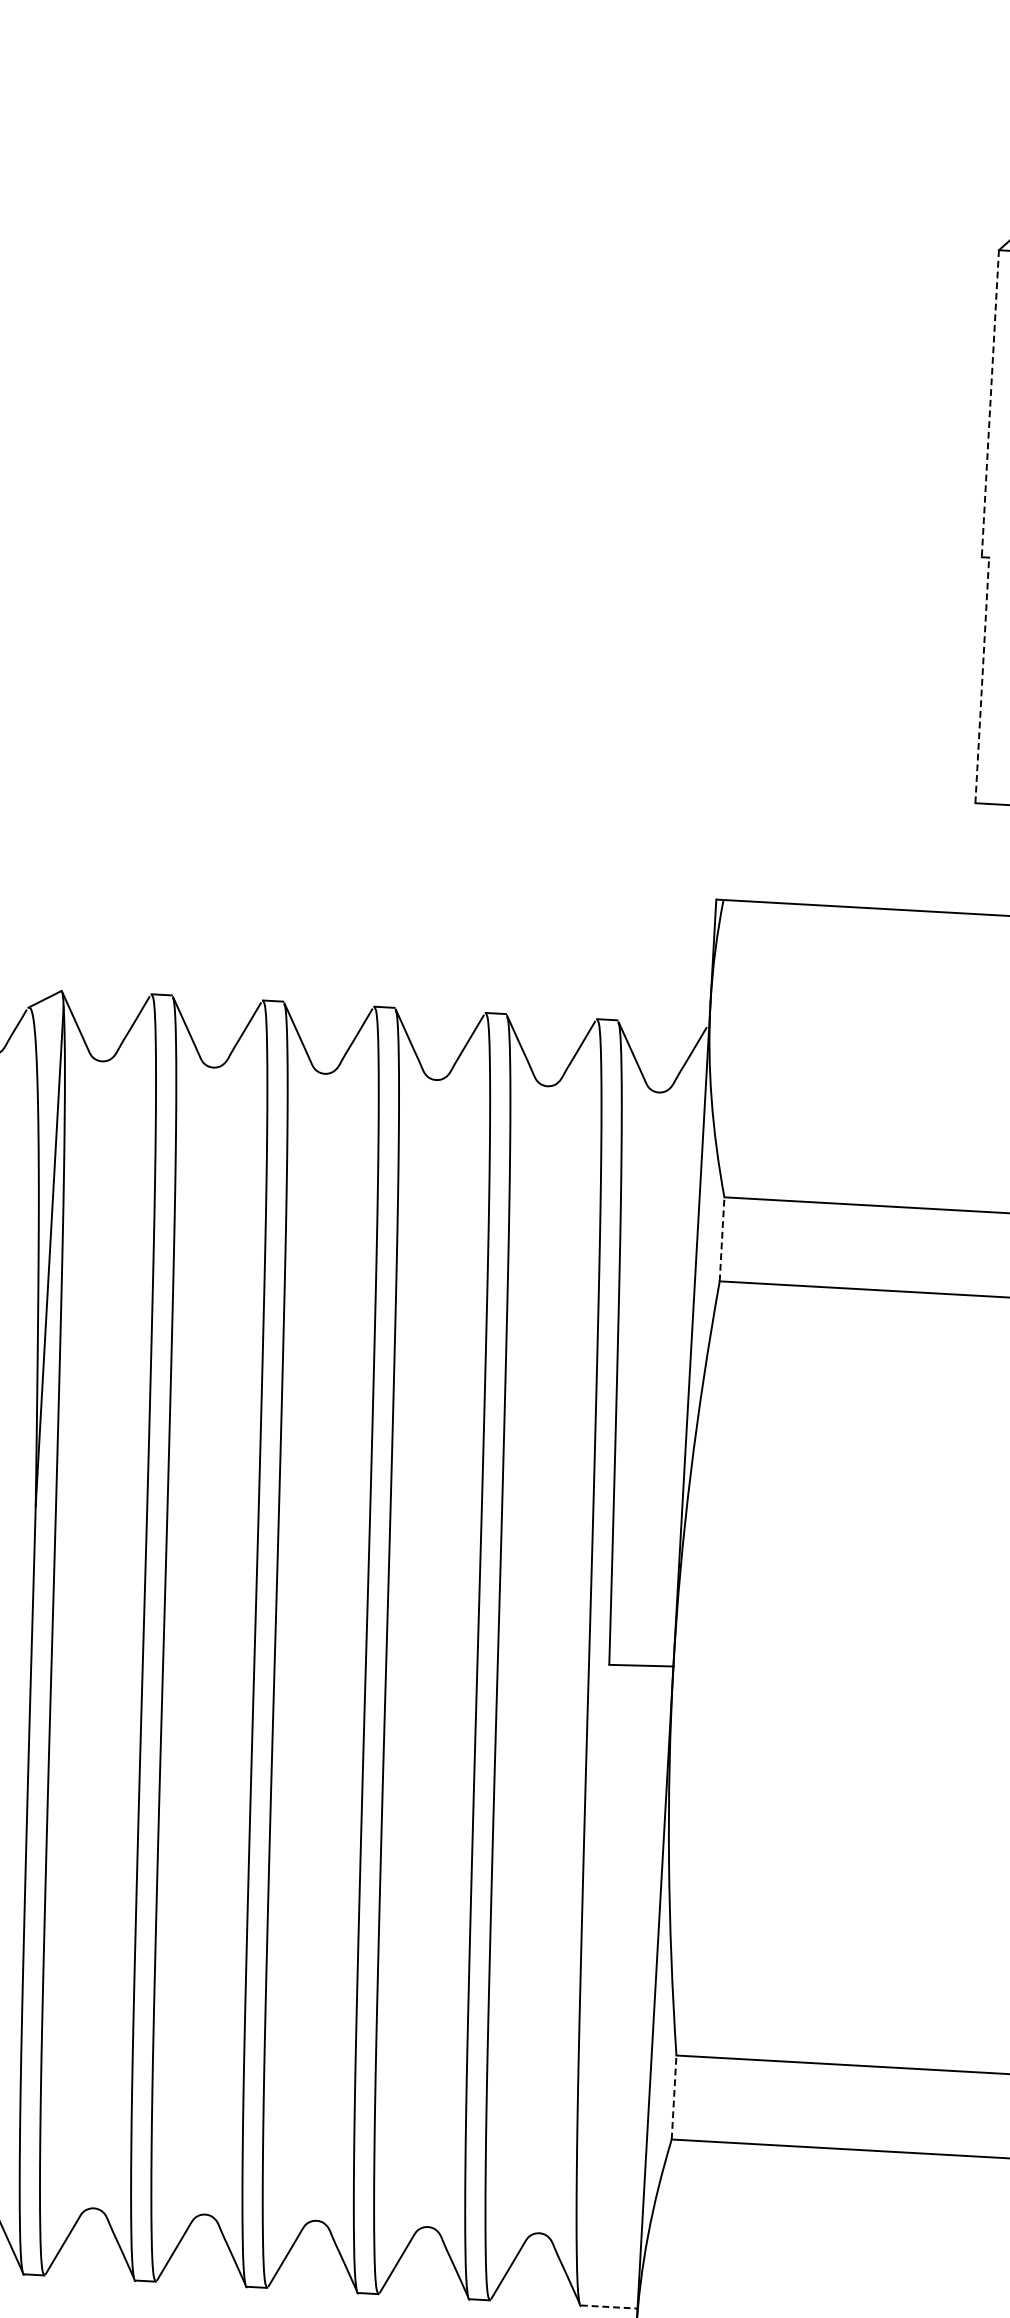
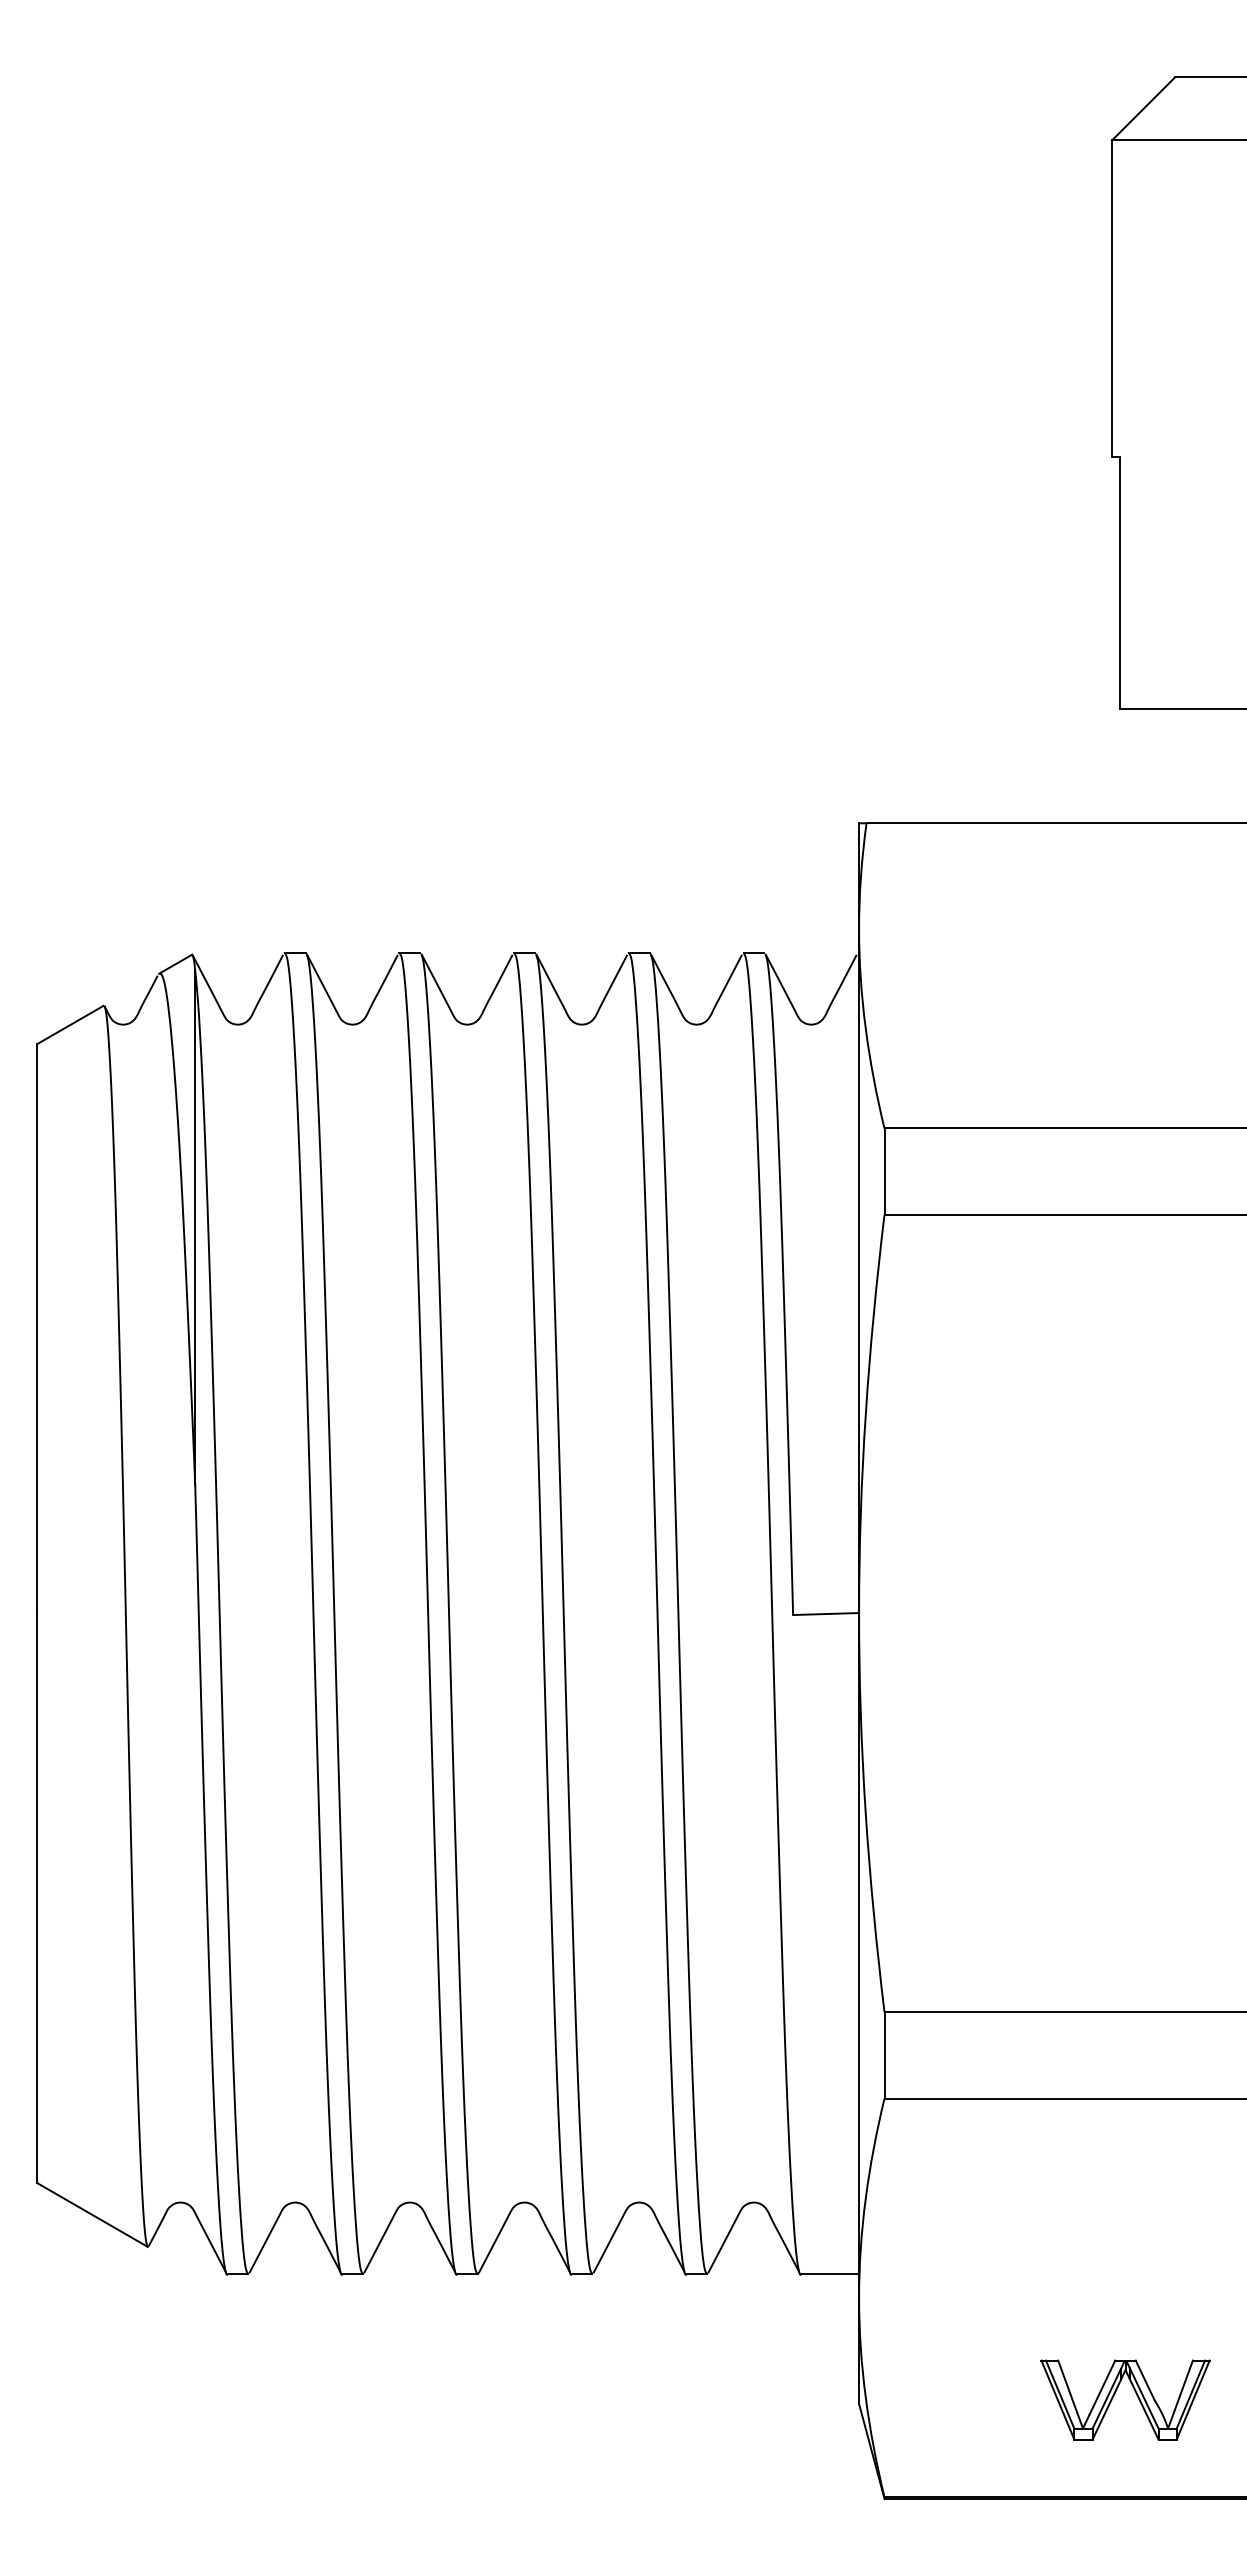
line: (989, 404) -> (1111, 299), dashed -> solid
line: (982, 679) -> (1119, 582), dashed -> solid
line: (722, 1239) -> (884, 1171), dashed -> solid
line: (674, 2096) -> (884, 2054), dashed -> solid
line: (609, 2307) -> (830, 2274), dashed -> solid

